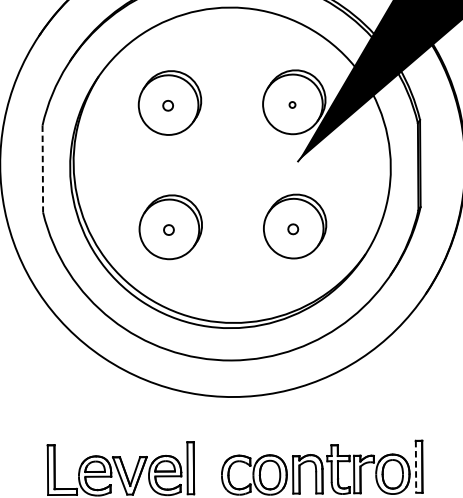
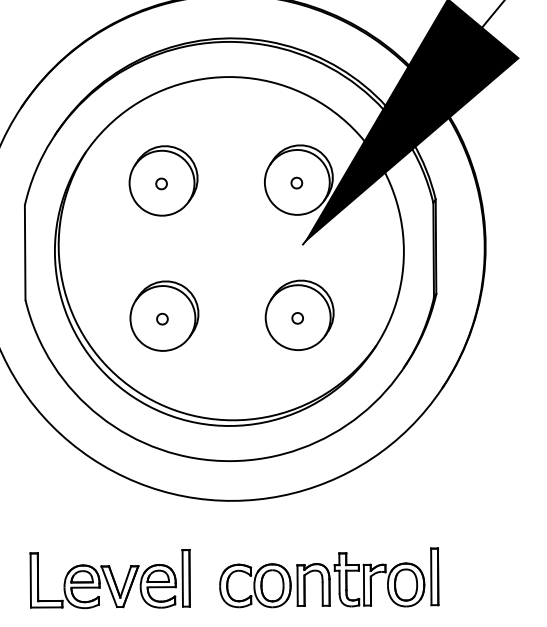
part: (292, 104) -> (296, 182), size x1.67
line: (43, 169) -> (25, 253), dashed -> solid
line: (416, 467) -> (431, 577), dashed -> solid

